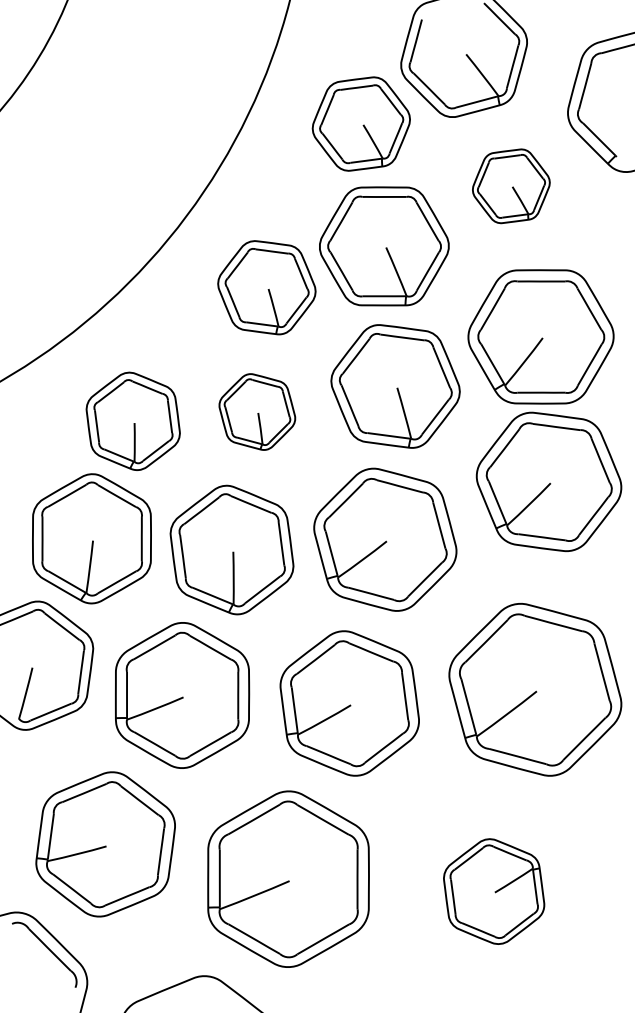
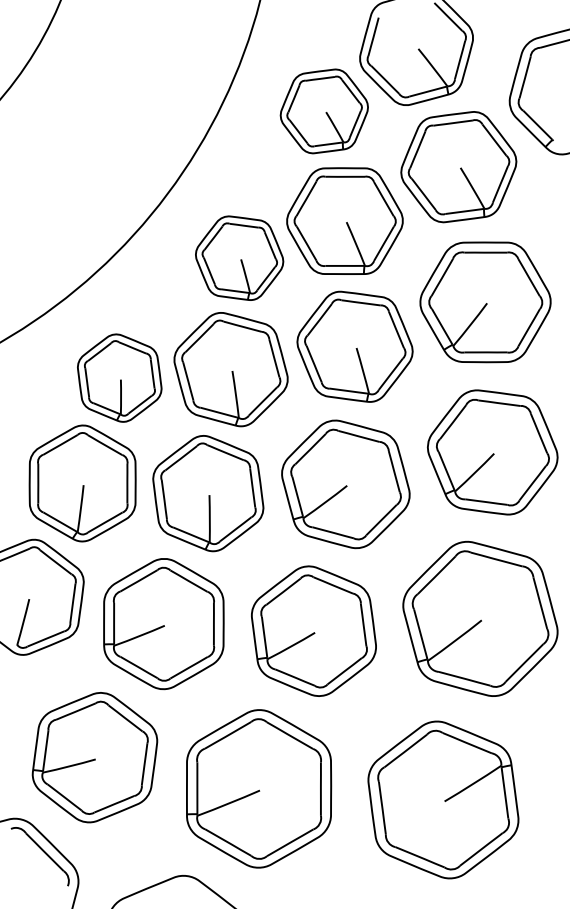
part: (510, 186) -> (458, 167), size x1.67
part: (256, 411) -> (230, 369), size x1.67
part: (548, 481) -> (492, 452), moved
part: (494, 891) -> (443, 799), size x1.67

